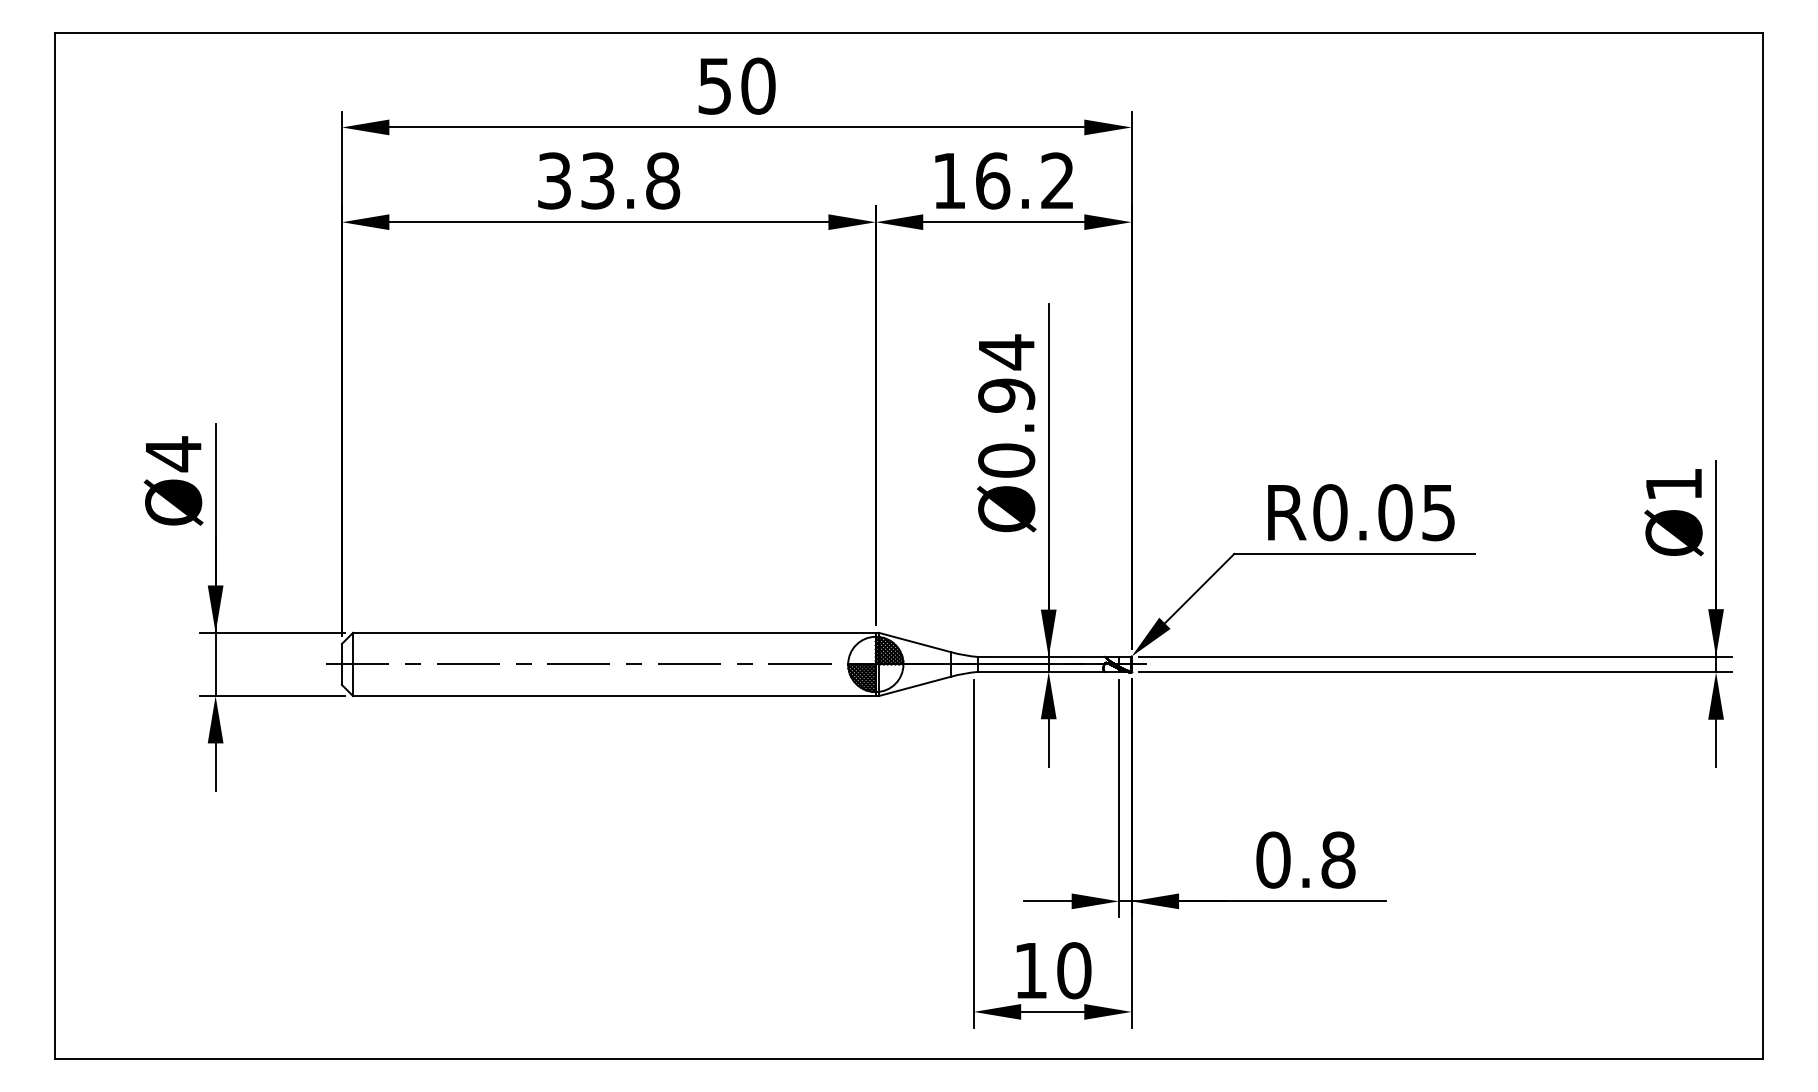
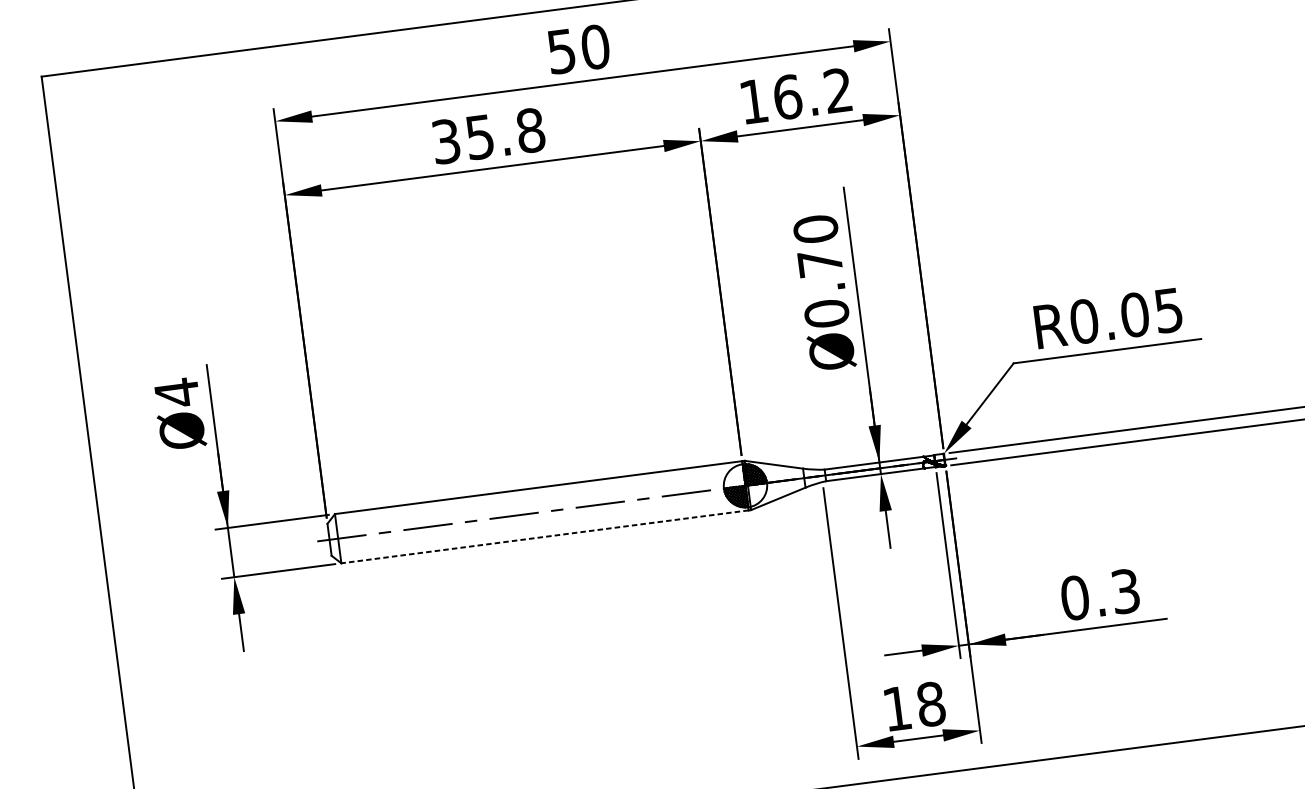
text: (597, 180) -> (479, 136), 33.8 -> 35.8
text: (1006, 373) -> (817, 245), Ø0.94 -> Ø0.70
line: (613, 696) -> (544, 537), solid -> dashed
text: (1338, 859) -> (1125, 590), 0.8 -> 0.3
text: (1074, 970) -> (931, 704), 10 -> 18

